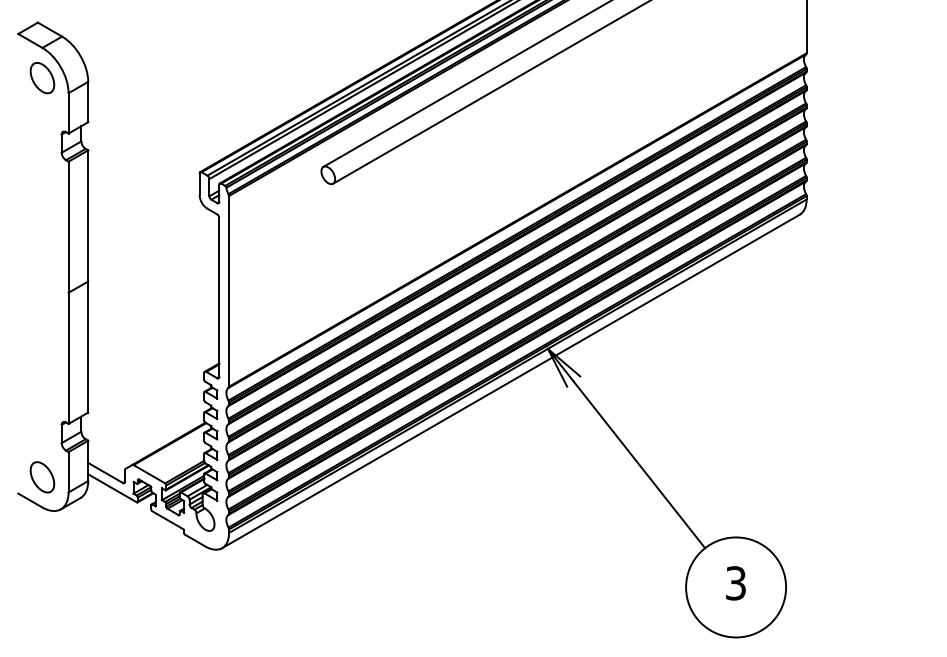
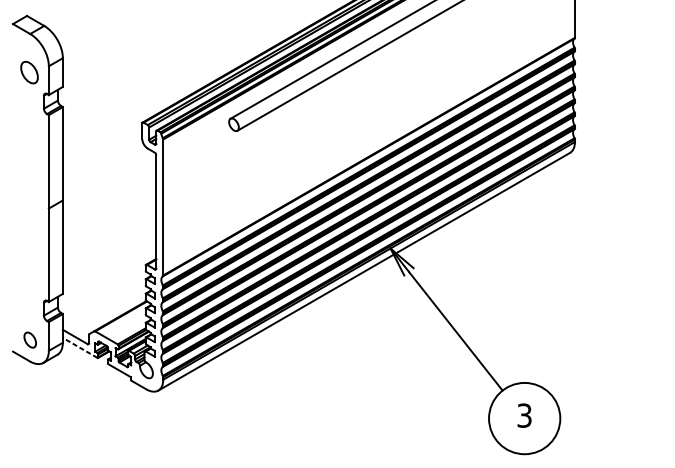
part: (42, 78) -> (29, 72), moved
part: (42, 477) -> (30, 340), size x0.7
line: (112, 488) -> (80, 348), solid -> dashed

